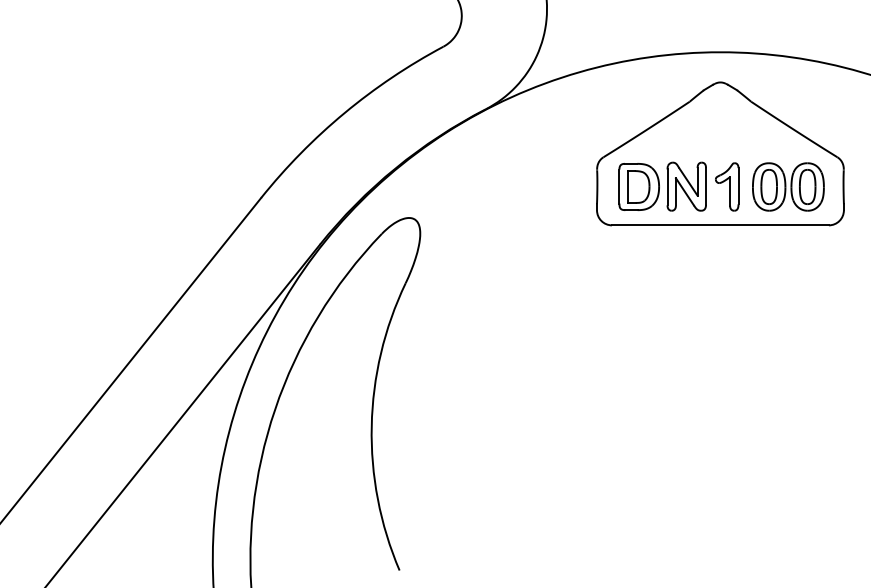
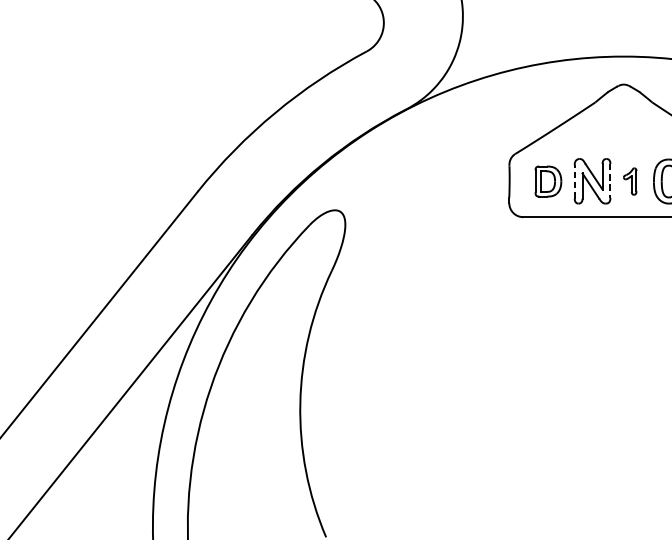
part: (638, 186) -> (547, 181), size x0.7
line: (706, 186) -> (610, 181), solid -> dashed
part: (727, 186) -> (630, 181), size x0.6
line: (667, 187) -> (574, 182), solid -> dashed

